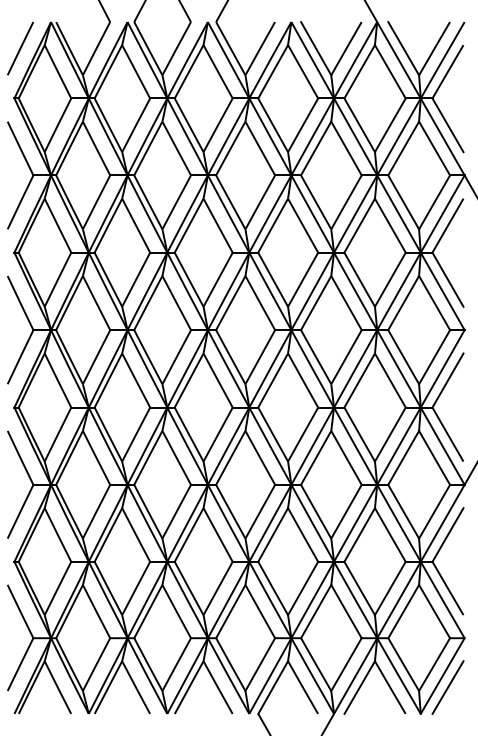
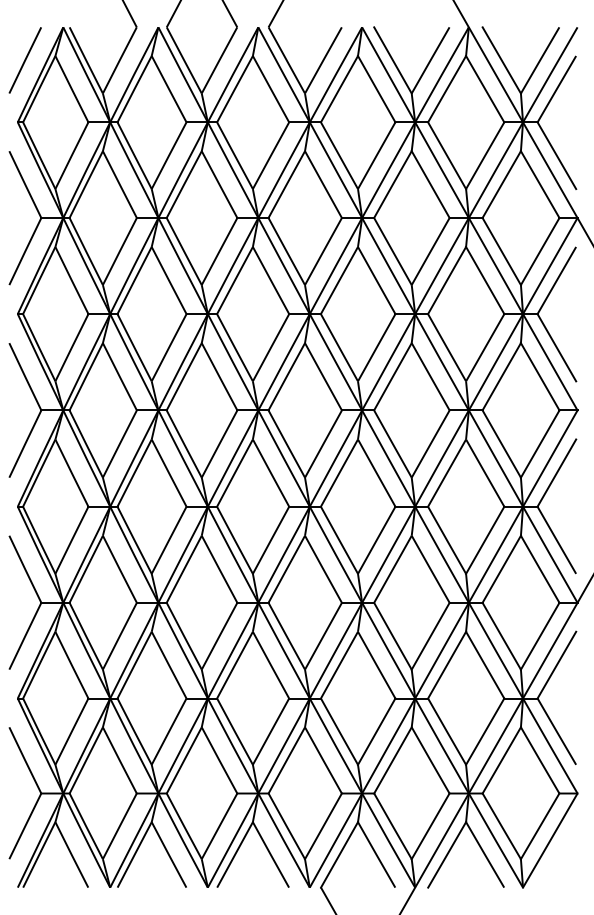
line: (447, 687) -> (556, 854), removed

